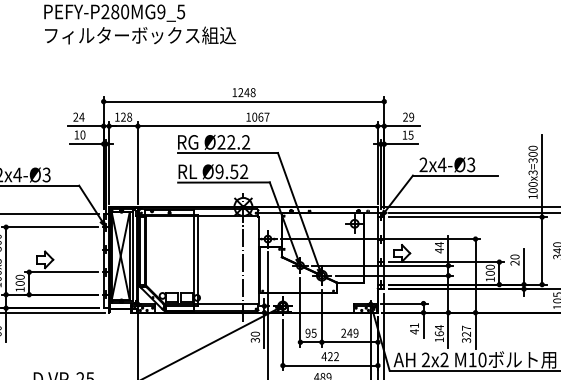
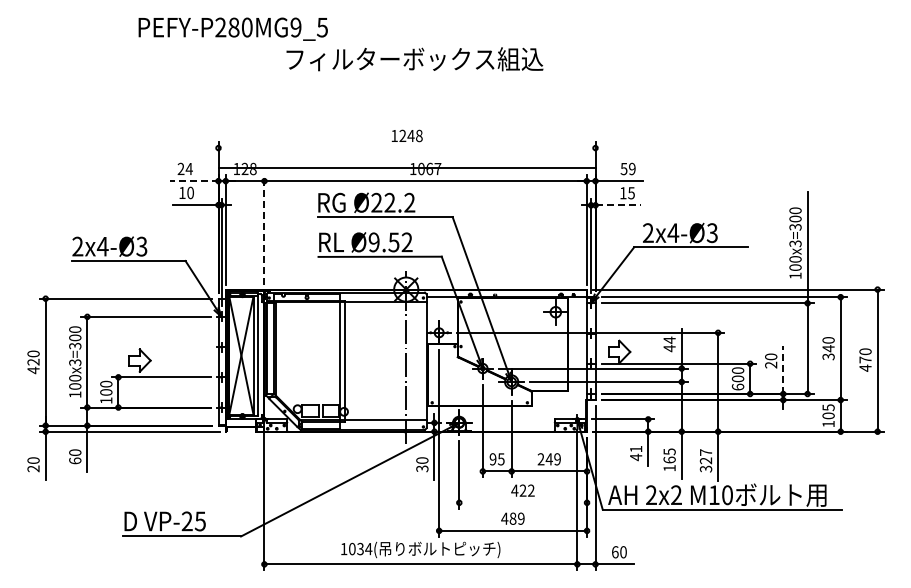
text: (140, 35) -> (414, 59), moved
line: (243, 101) -> (406, 168), moved
text: (405, 116) -> (623, 168), 29 -> 59
line: (85, 126) -> (193, 181), solid -> dashed
line: (401, 144) -> (618, 205), solid -> dashed
line: (137, 162) -> (264, 229), solid -> dashed
line: (524, 267) -> (783, 370), solid -> dashed
text: (489, 279) -> (737, 386), 100 -> 600
text: (439, 327) -> (669, 451), 164 -> 165
line: (330, 365) -> (523, 502), removed

